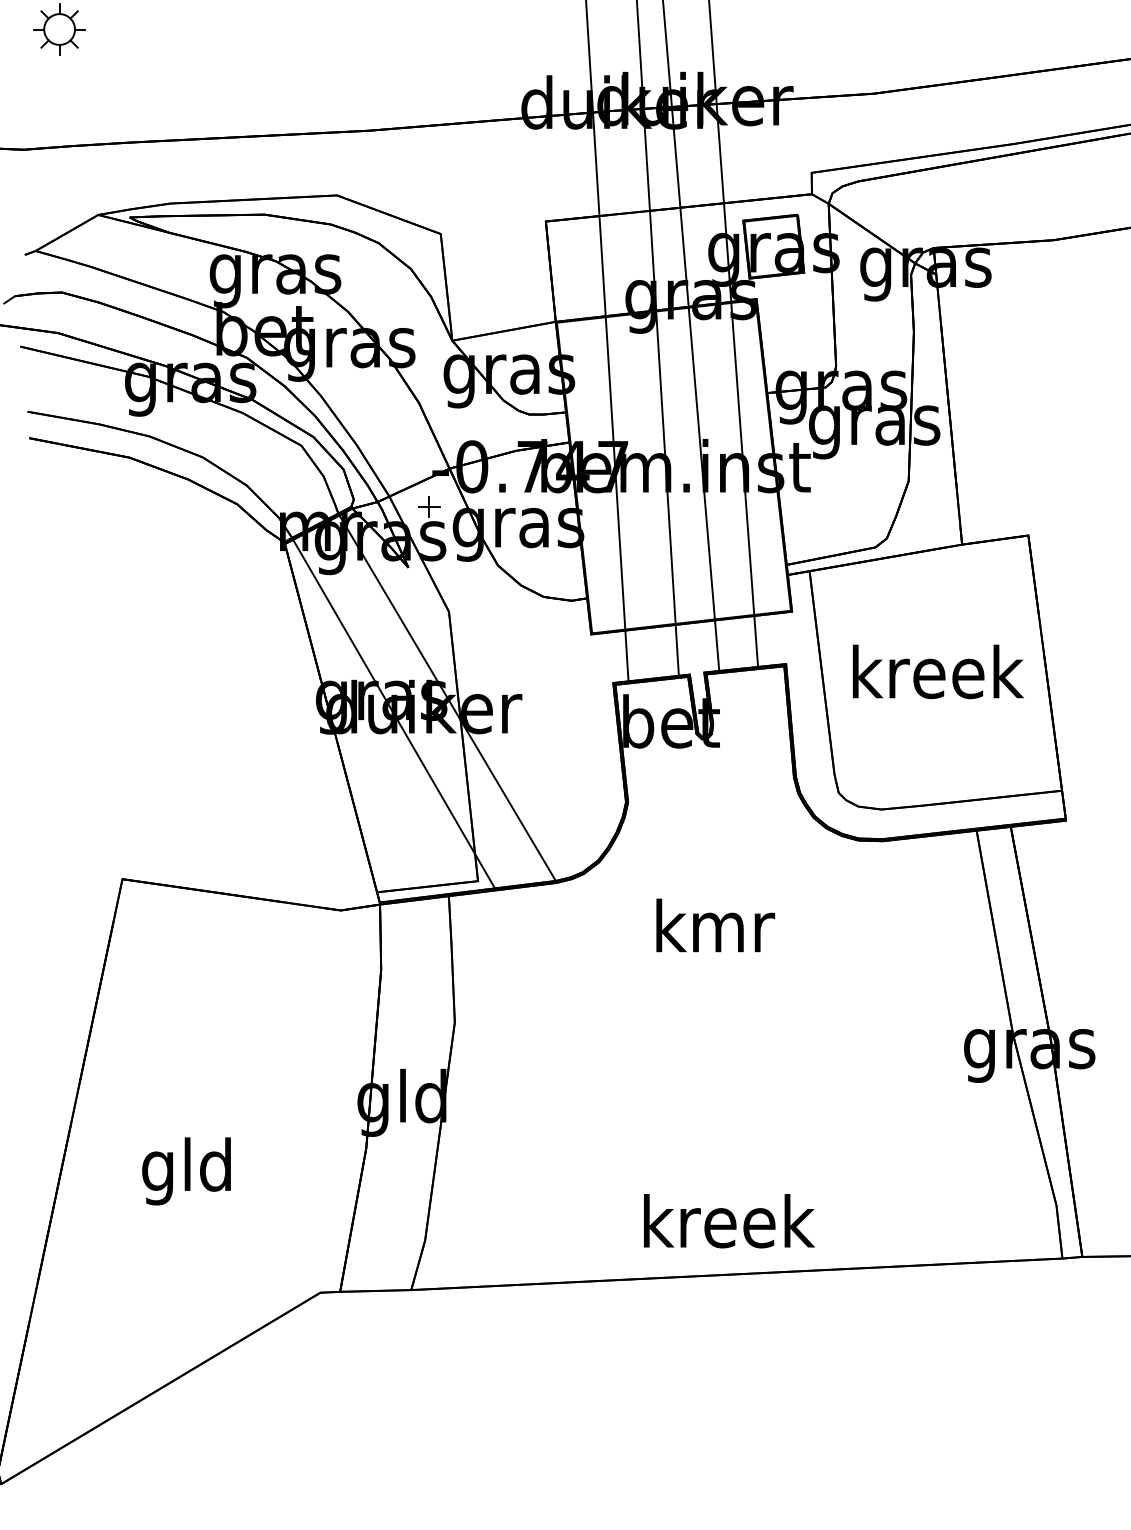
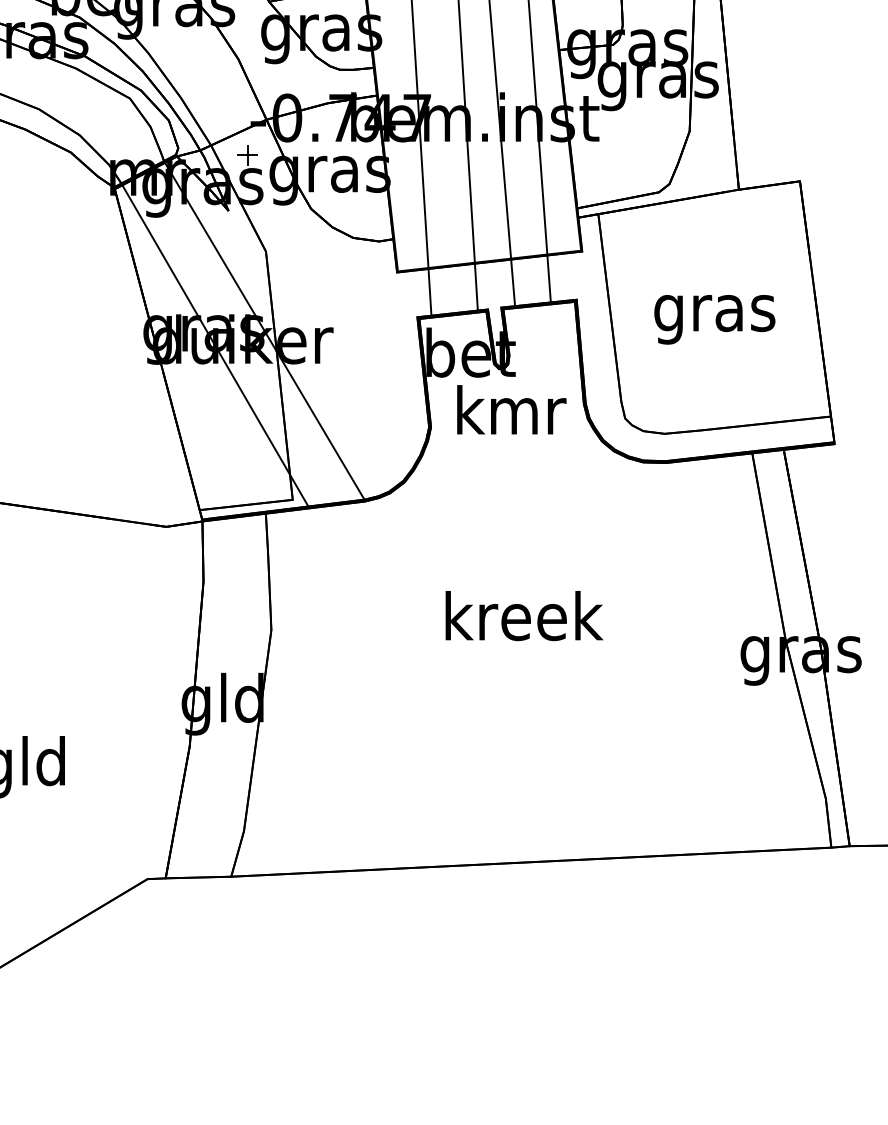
text: (937, 678) -> (716, 313), kreek -> gras
text: (715, 925) -> (511, 409), moved
text: (729, 1221) -> (524, 616), moved

